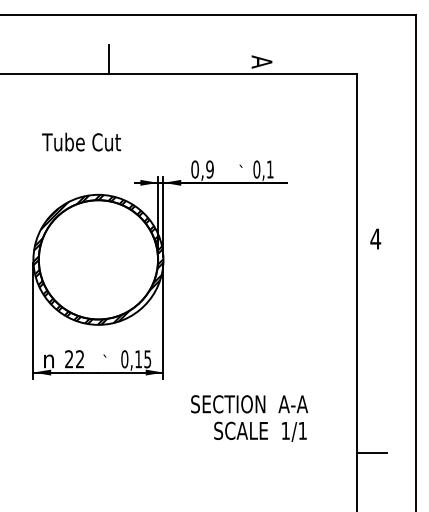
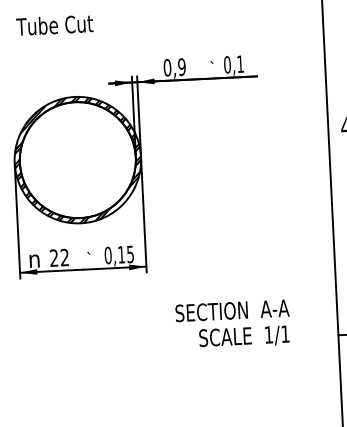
text: (81, 141) -> (54, 24), moved
text: (249, 418) -> (233, 324), moved

